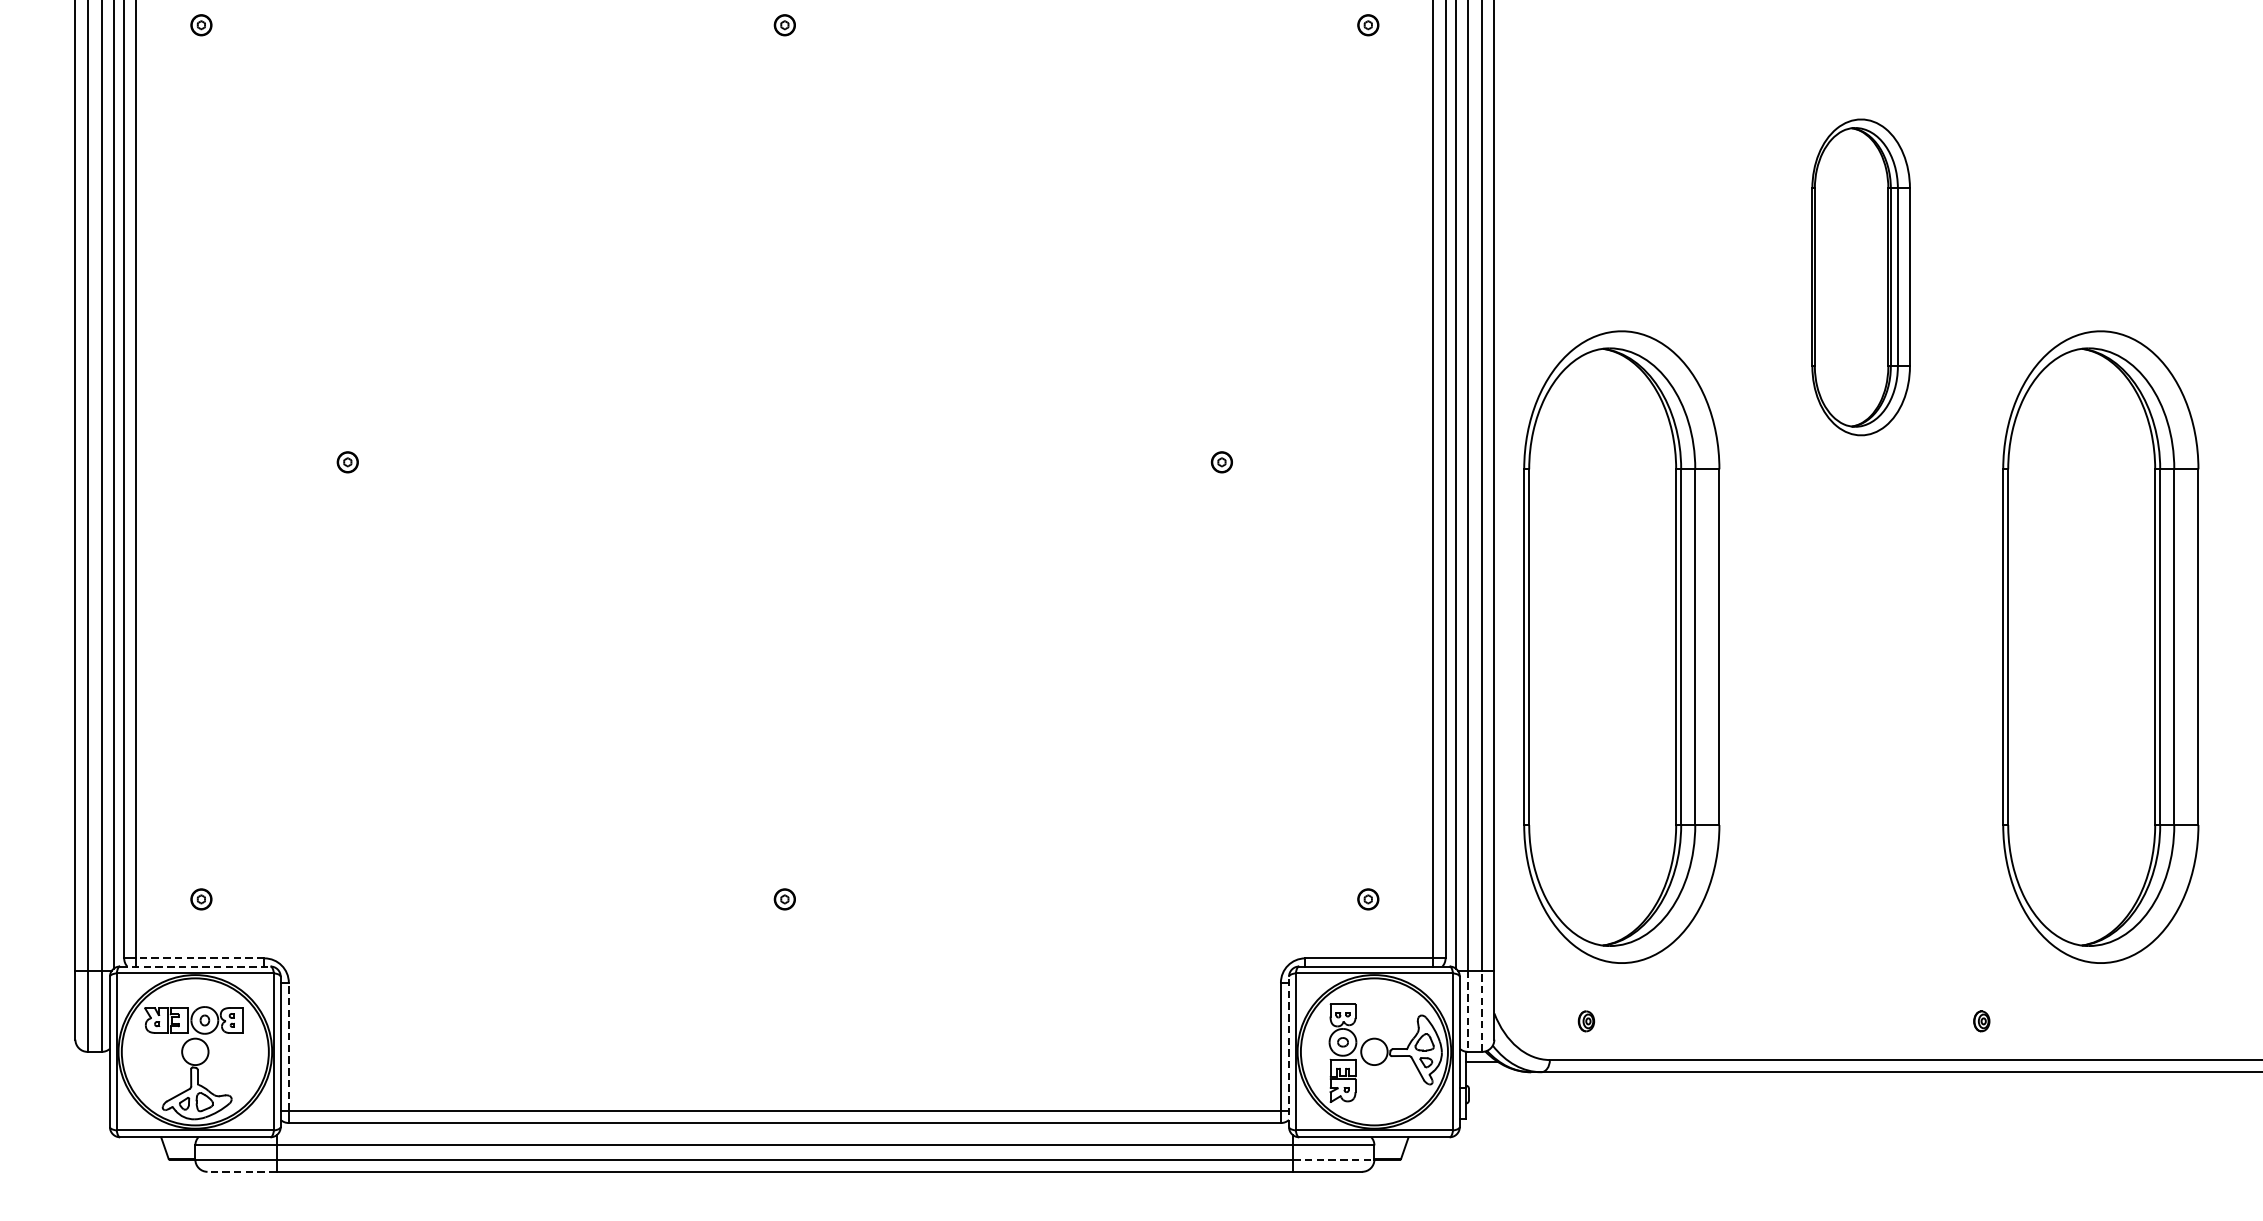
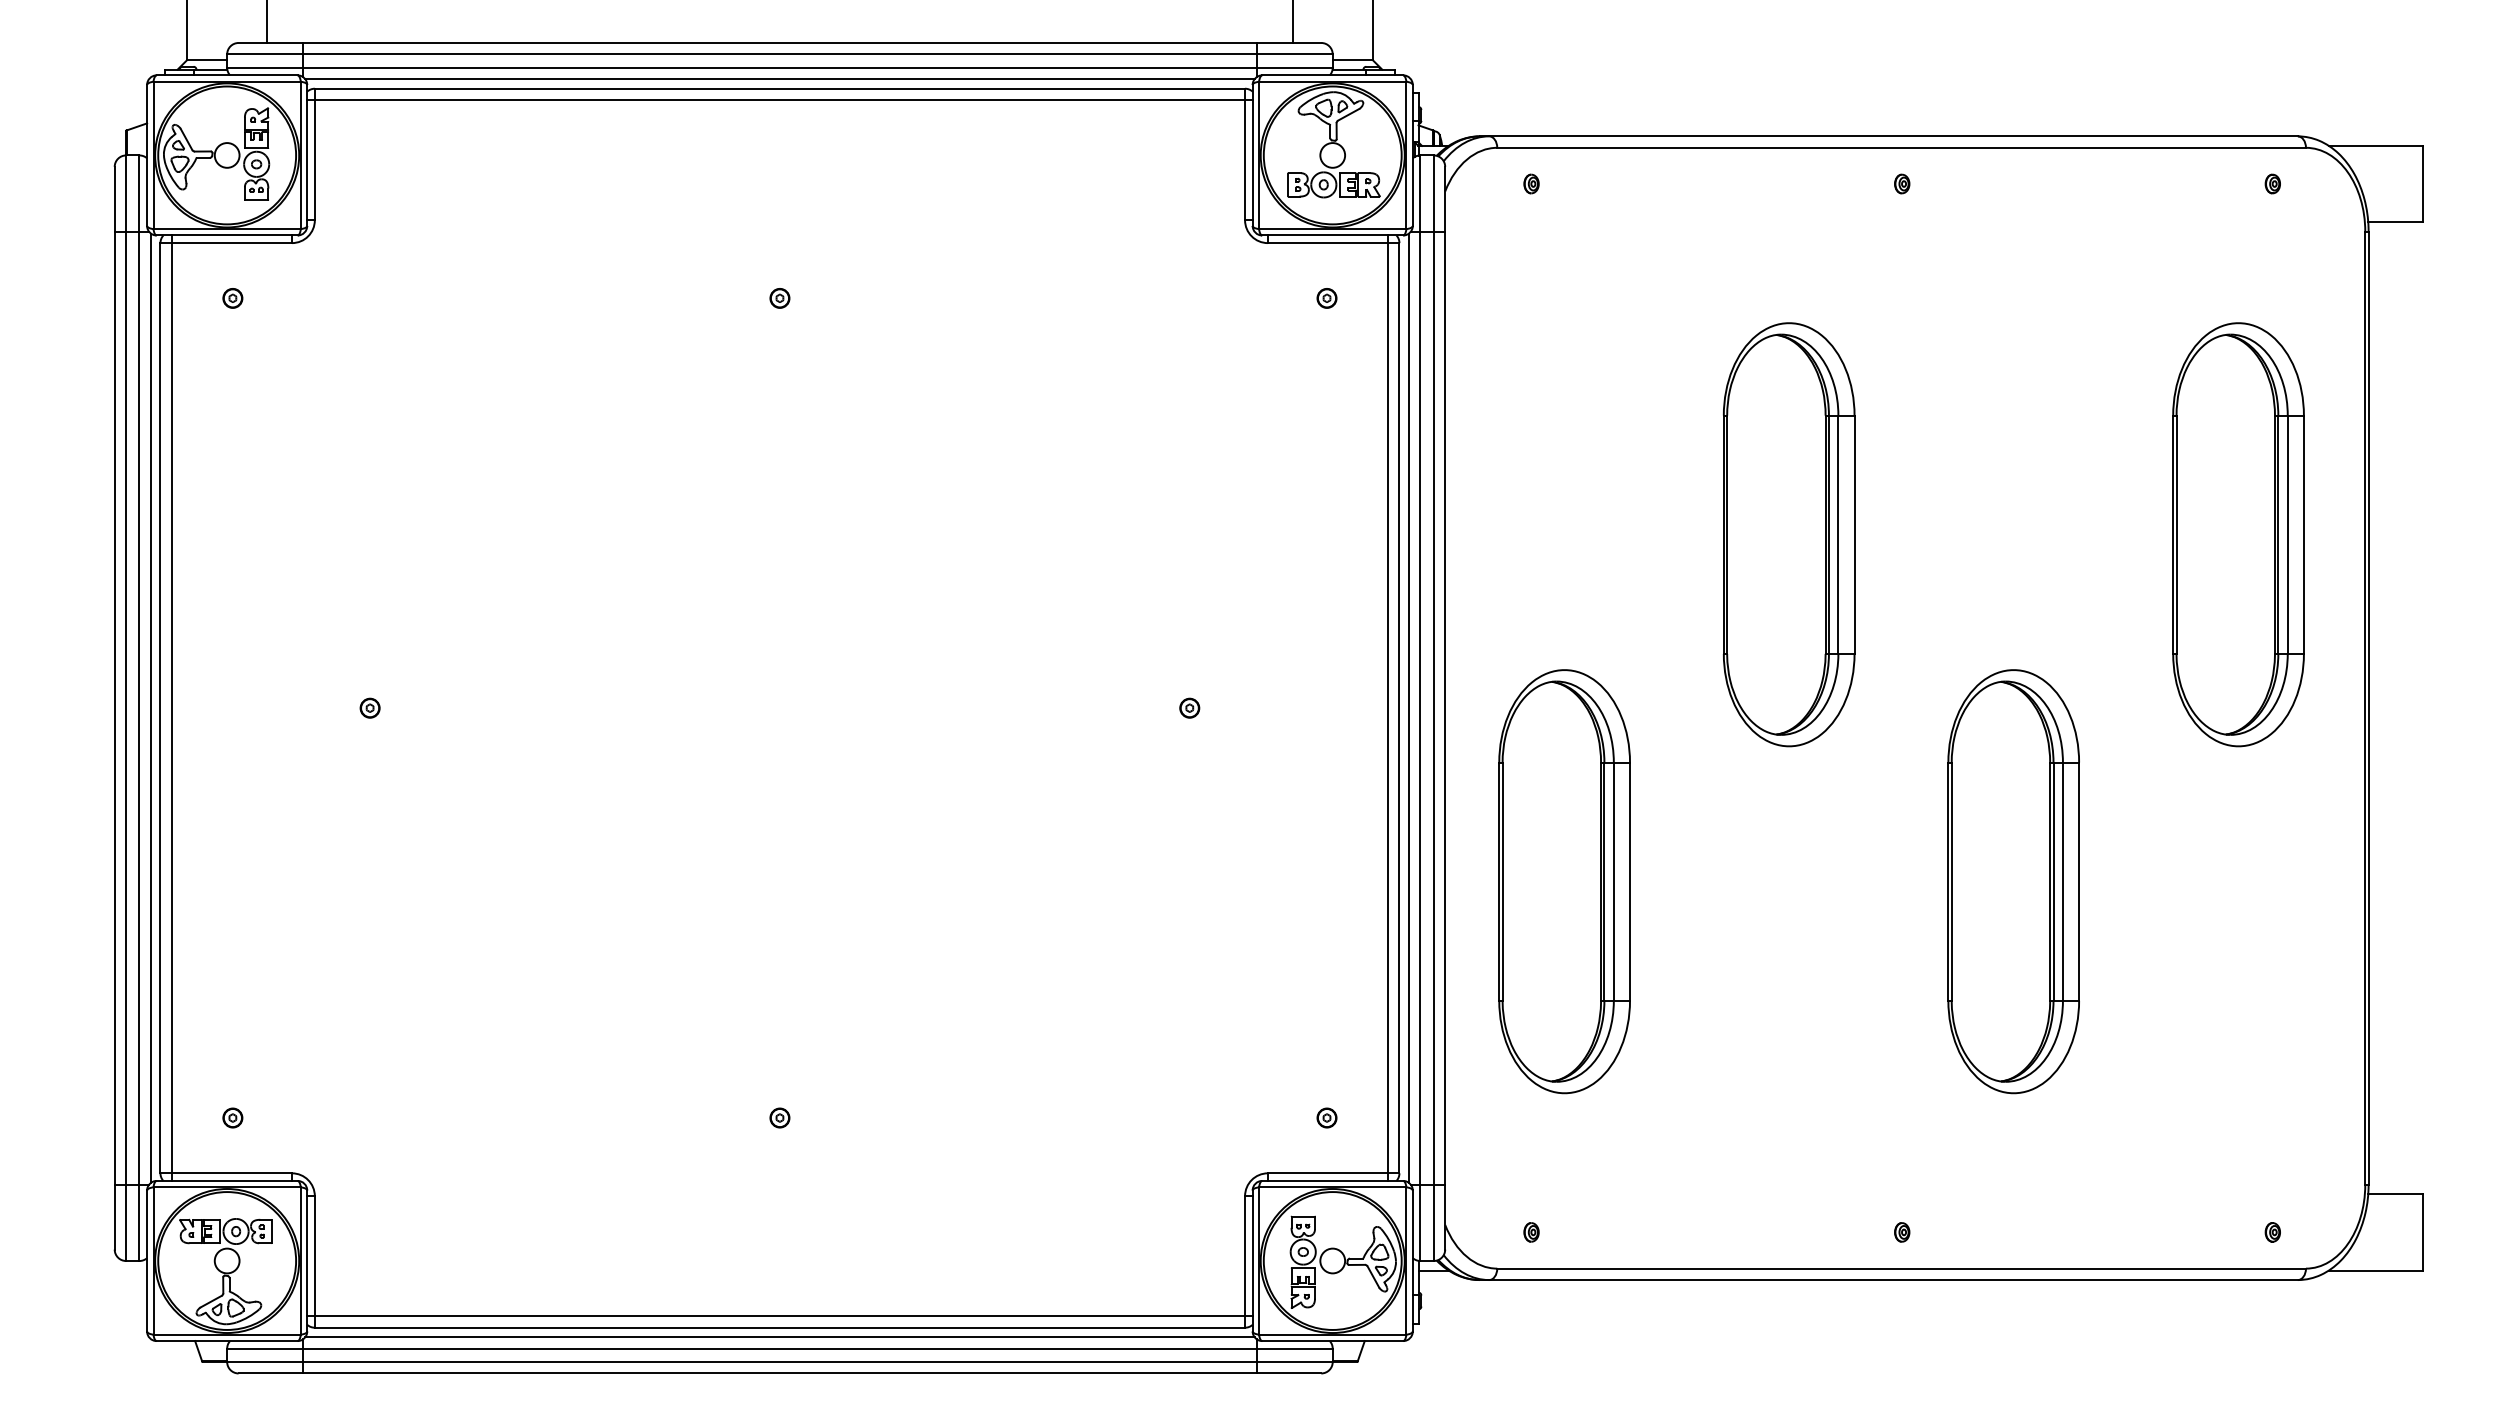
part: (1860, 277) -> (1788, 534), size x1.43
part: (1621, 647) -> (1564, 881), size x0.71
part: (2100, 647) -> (2013, 881), size x0.71
line: (199, 958) -> (231, 1173), dashed -> solid
line: (195, 966) -> (227, 1180), dashed -> solid
line: (1481, 1010) -> (1433, 1222), dashed -> solid
line: (1468, 1011) -> (1420, 1223), dashed -> solid
line: (288, 1046) -> (314, 1255), dashed -> solid
line: (1288, 1052) -> (1252, 1261), dashed -> solid
line: (784, 1133) -> (779, 1337), added
line: (1334, 1160) -> (1295, 1362), dashed -> solid
line: (241, 1171) -> (270, 1373), dashed -> solid

